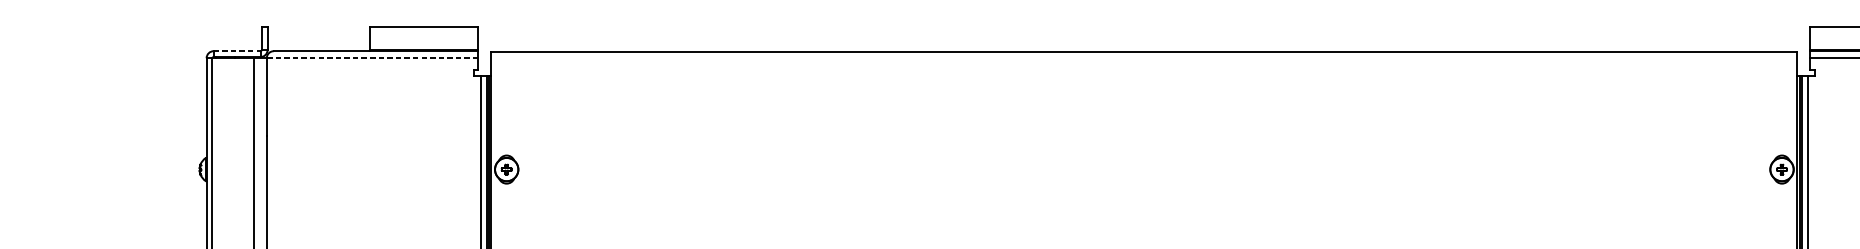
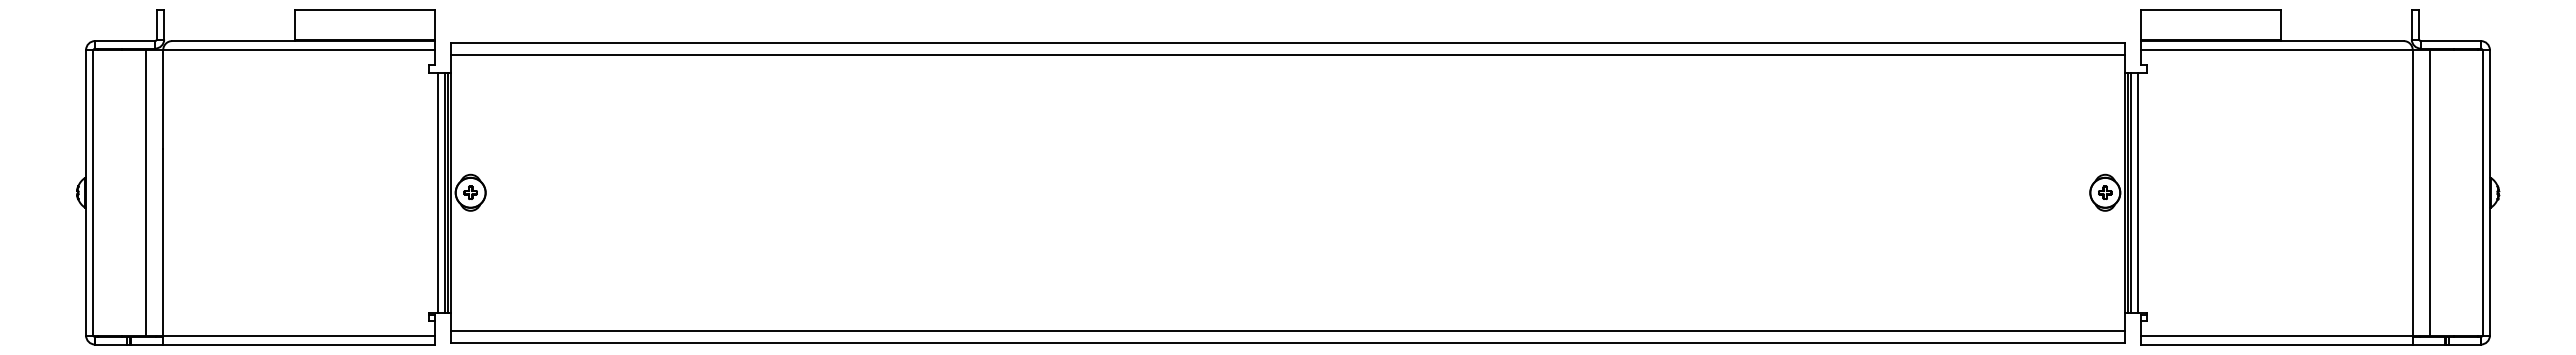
line: (237, 51) -> (125, 41), dashed -> solid
line: (372, 58) -> (298, 50), dashed -> solid
line: (1143, 61) -> (1287, 54), added

